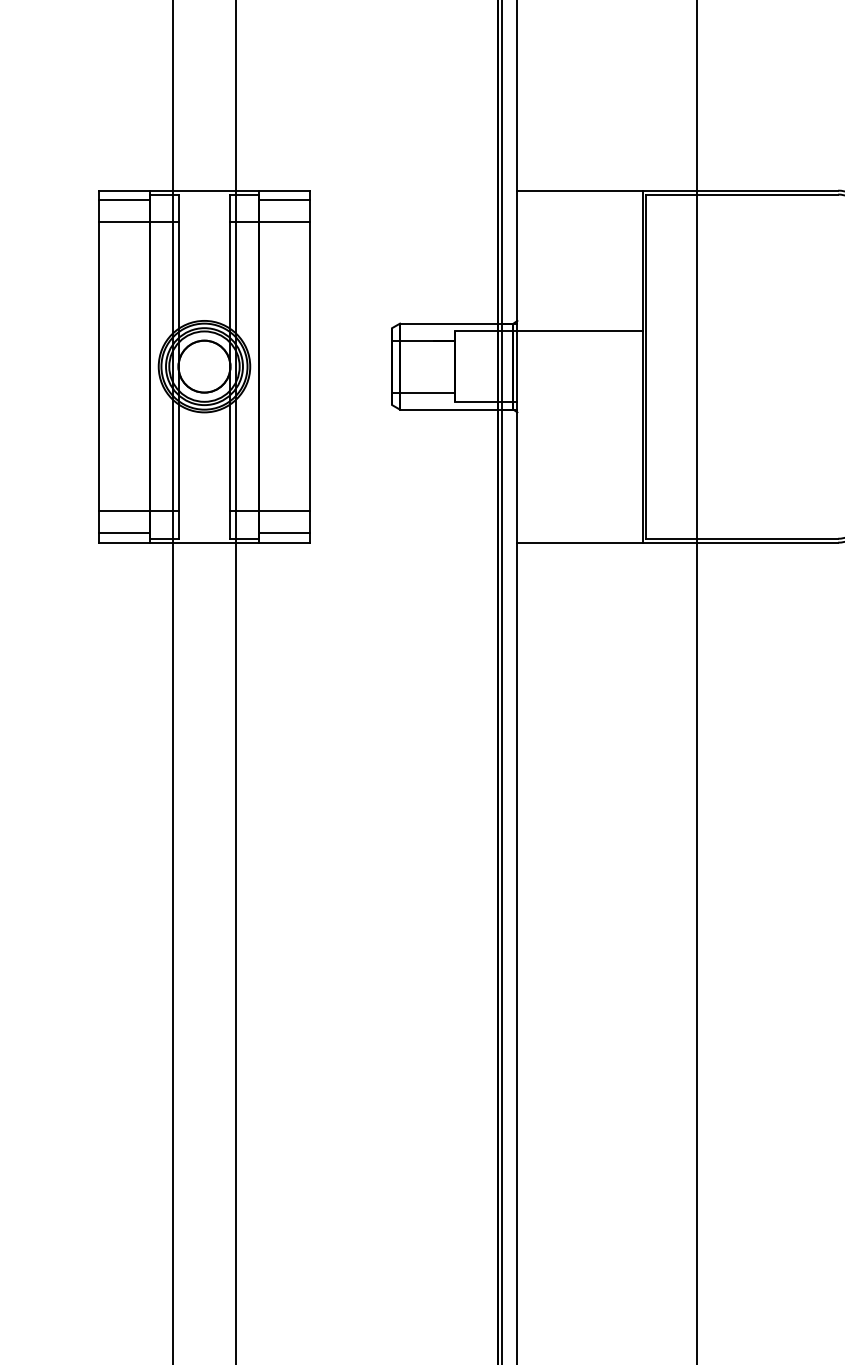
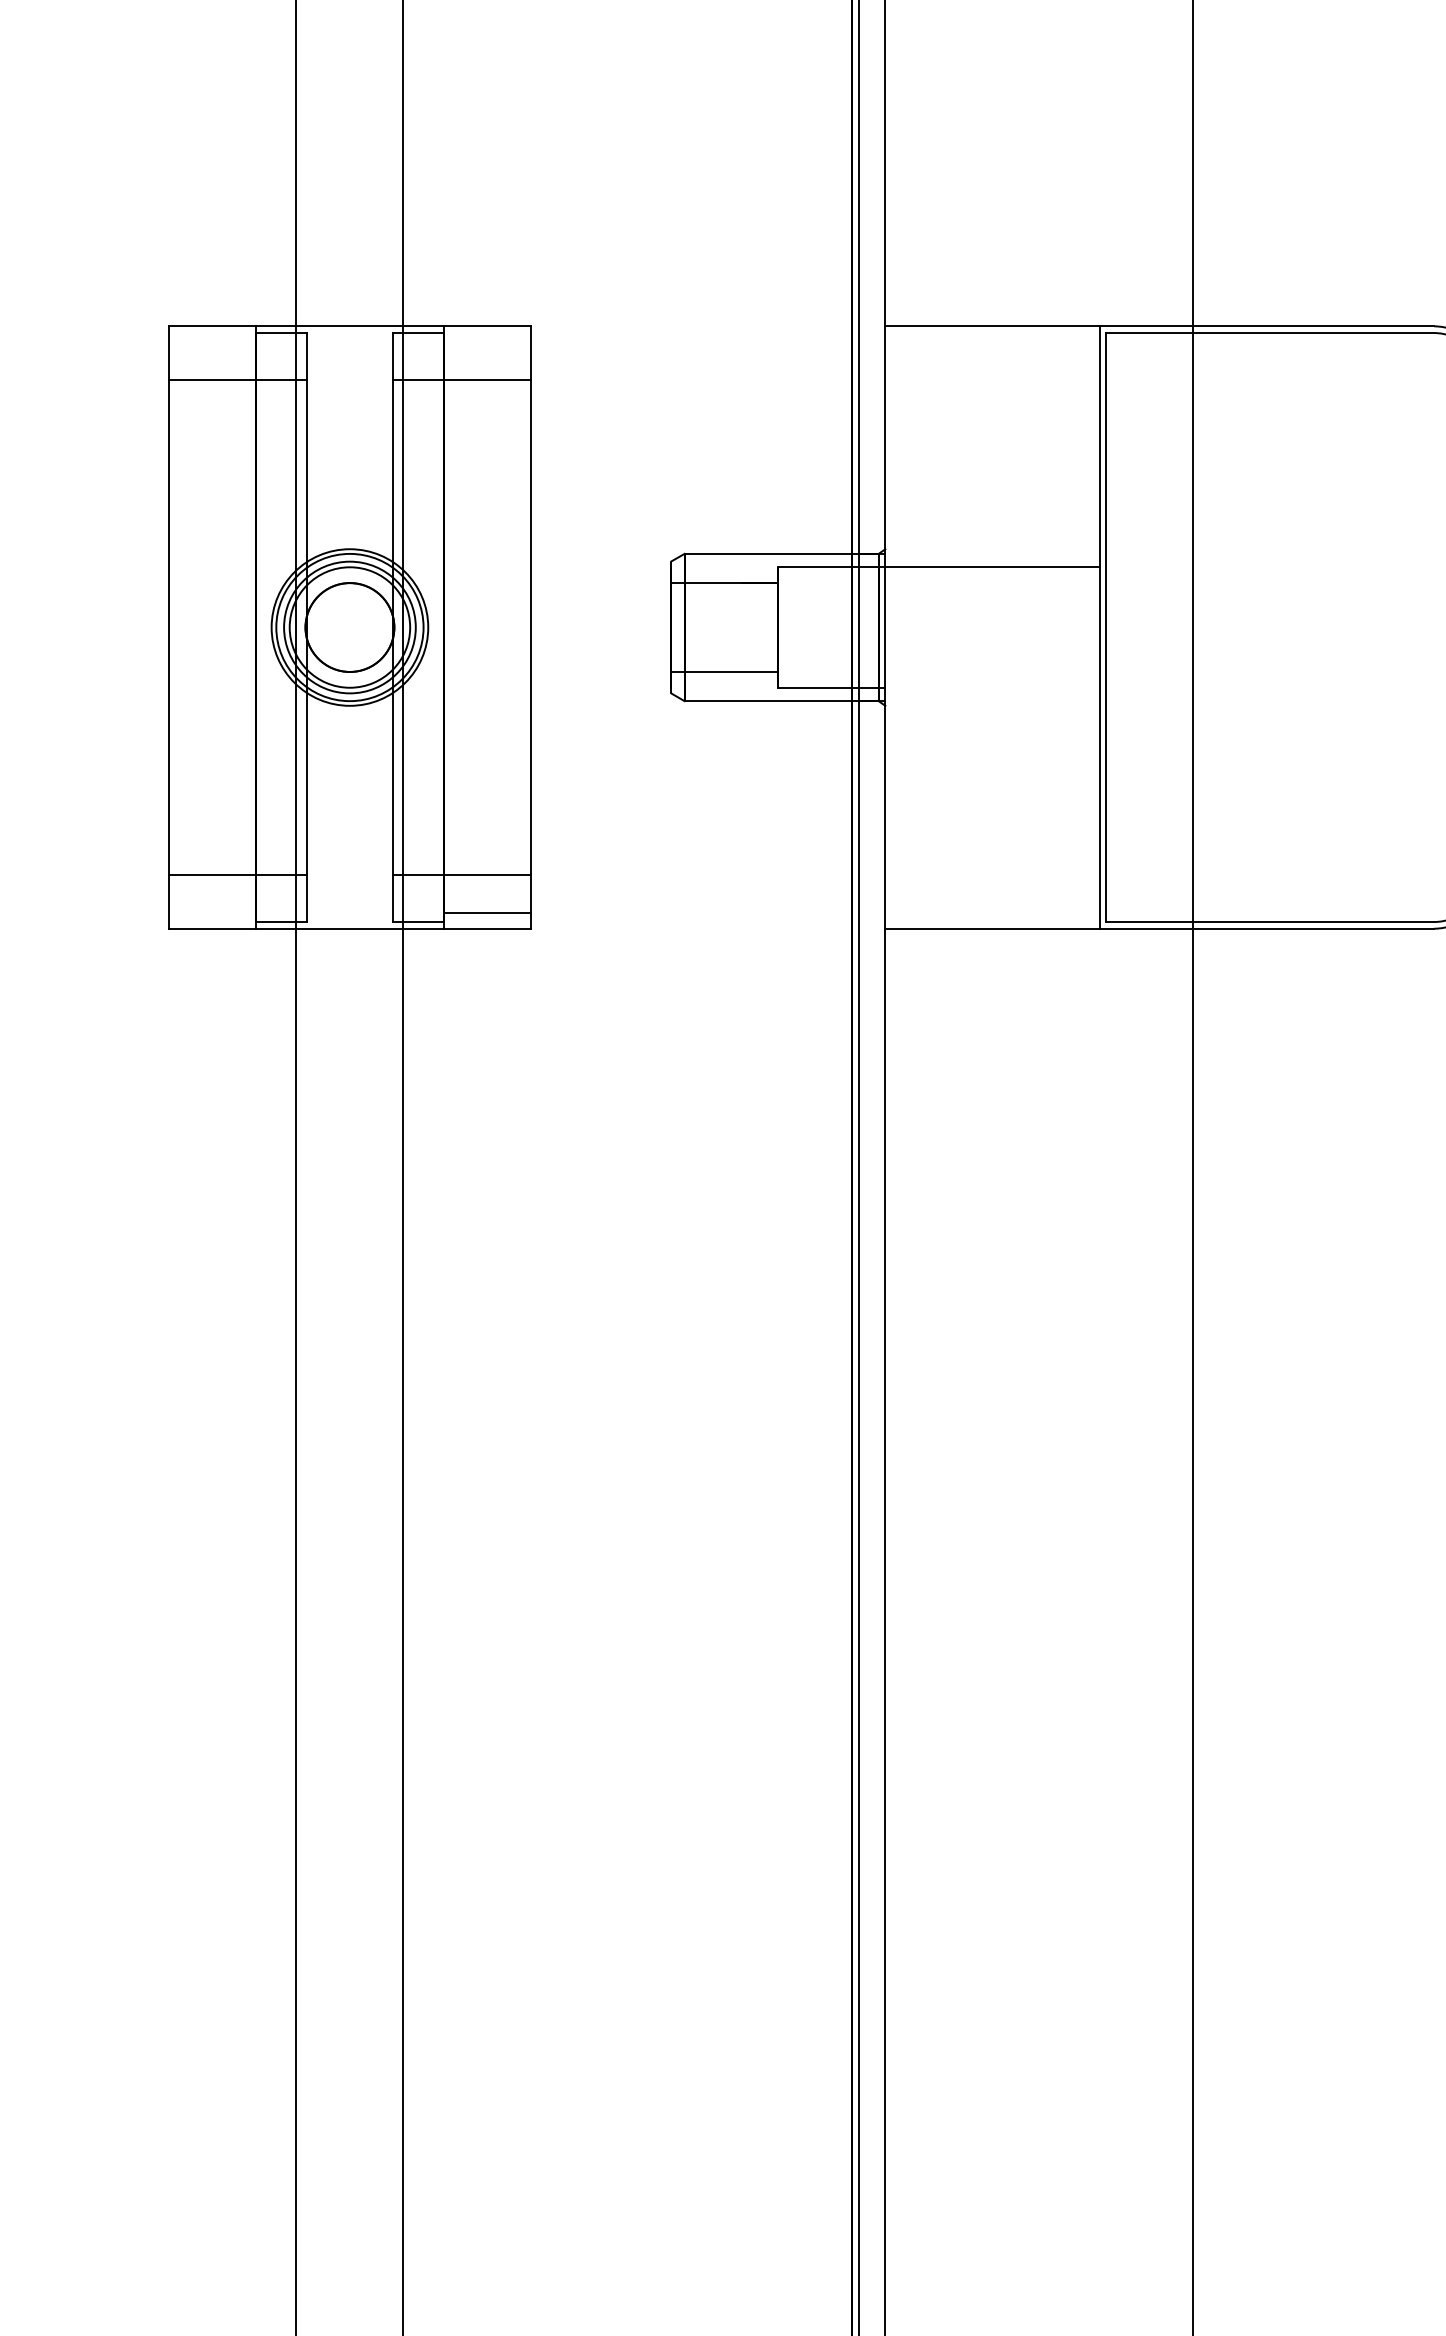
line: (123, 199) -> (211, 341), removed
line: (284, 199) -> (486, 341), removed
line: (123, 533) -> (211, 913), removed

